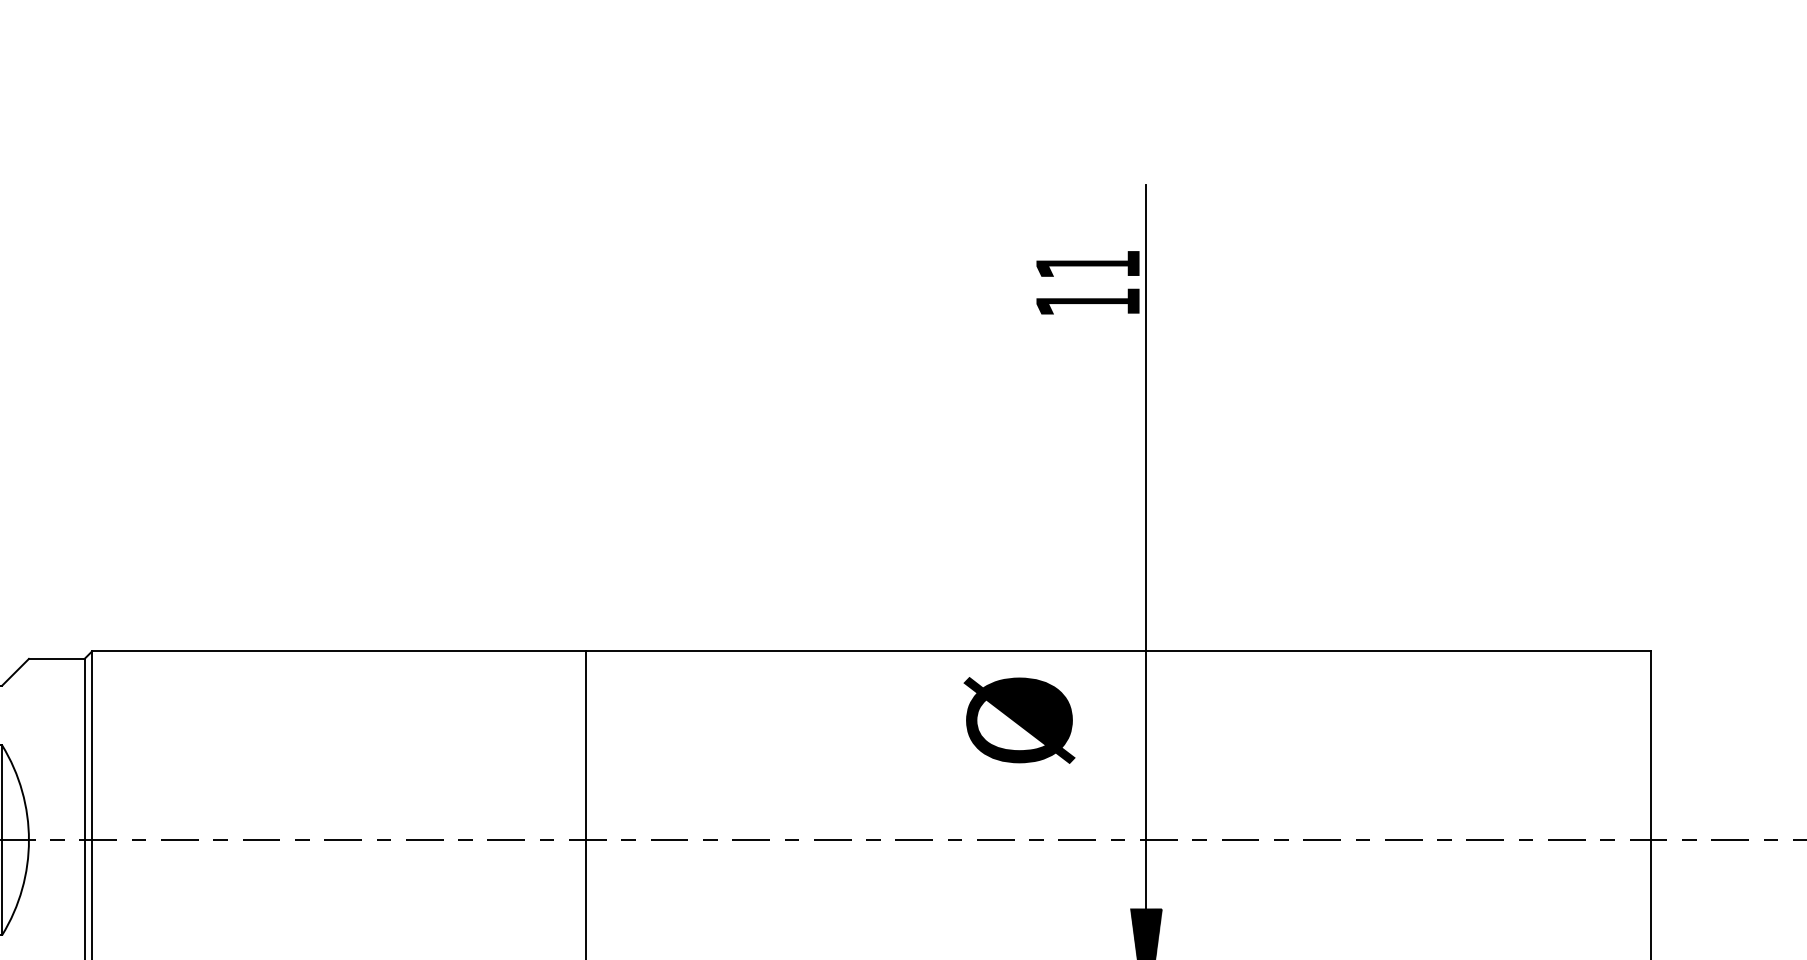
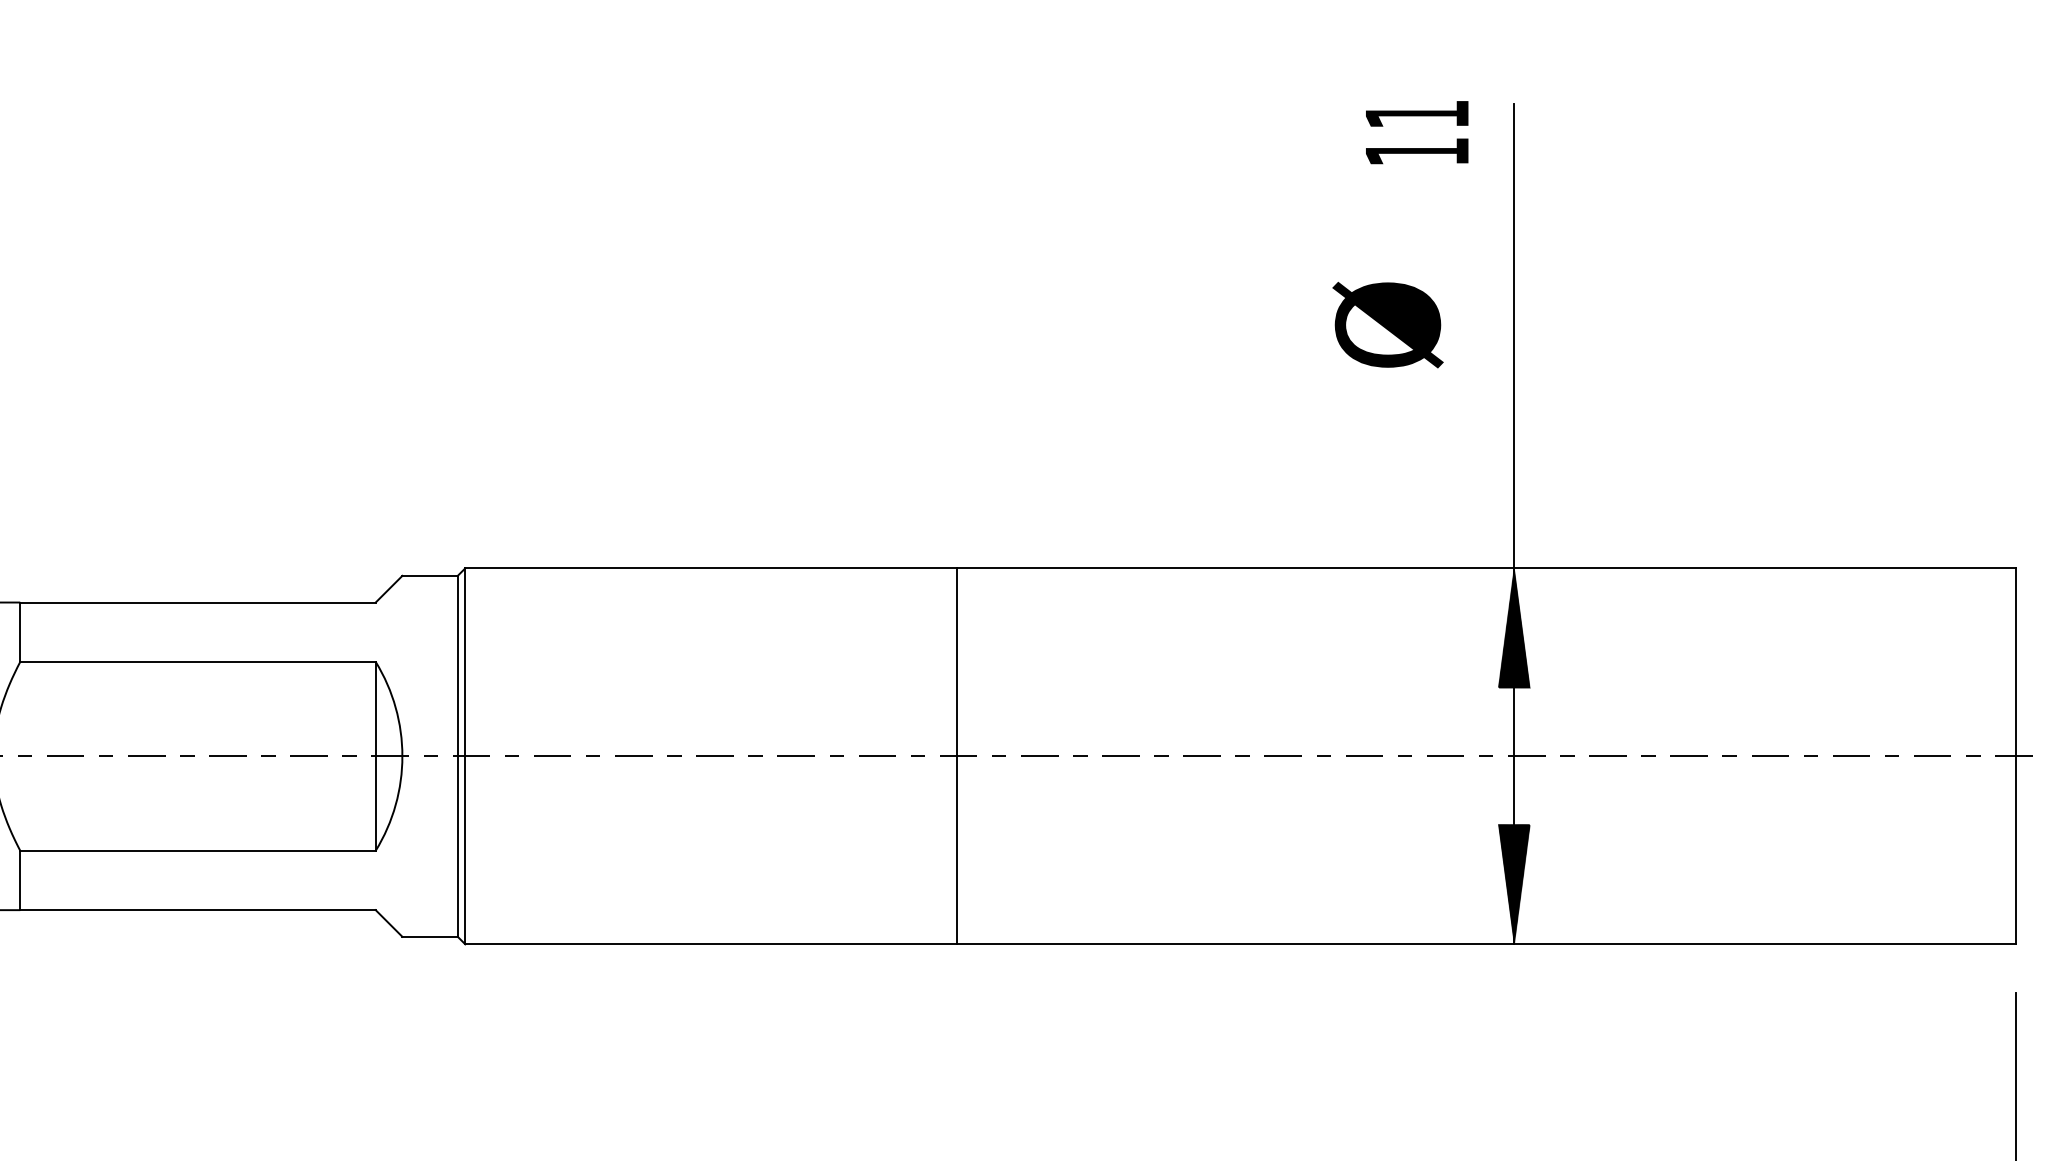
text: (1088, 282) -> (1417, 132), moved
hatch: (1145, 710) -> (1513, 627), added
text: (1018, 719) -> (1387, 324), moved

